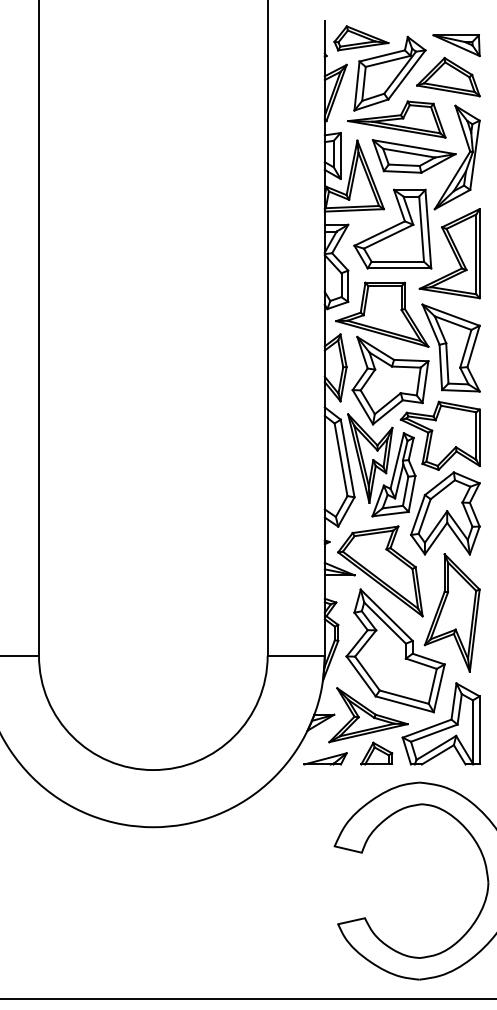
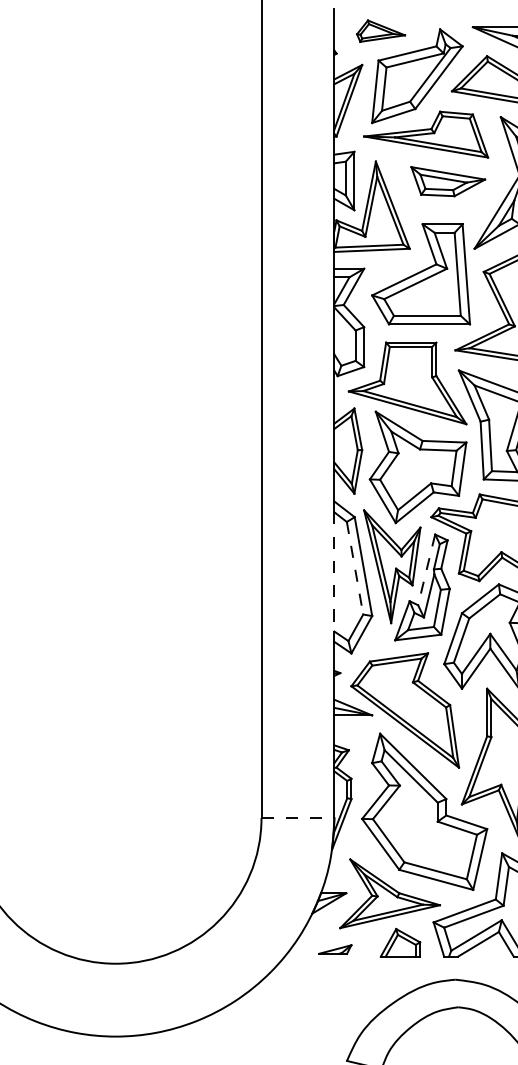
part: (361, 38) -> (381, 31), size x0.7
part: (413, 156) -> (447, 181), size x0.7
line: (341, 459) -> (355, 567), solid -> dashed
line: (397, 461) -> (426, 570), solid -> dashed
line: (324, 462) -> (333, 571), solid -> dashed
line: (296, 655) -> (298, 817), solid -> dashed
part: (325, 758) -> (335, 948), size x0.6

